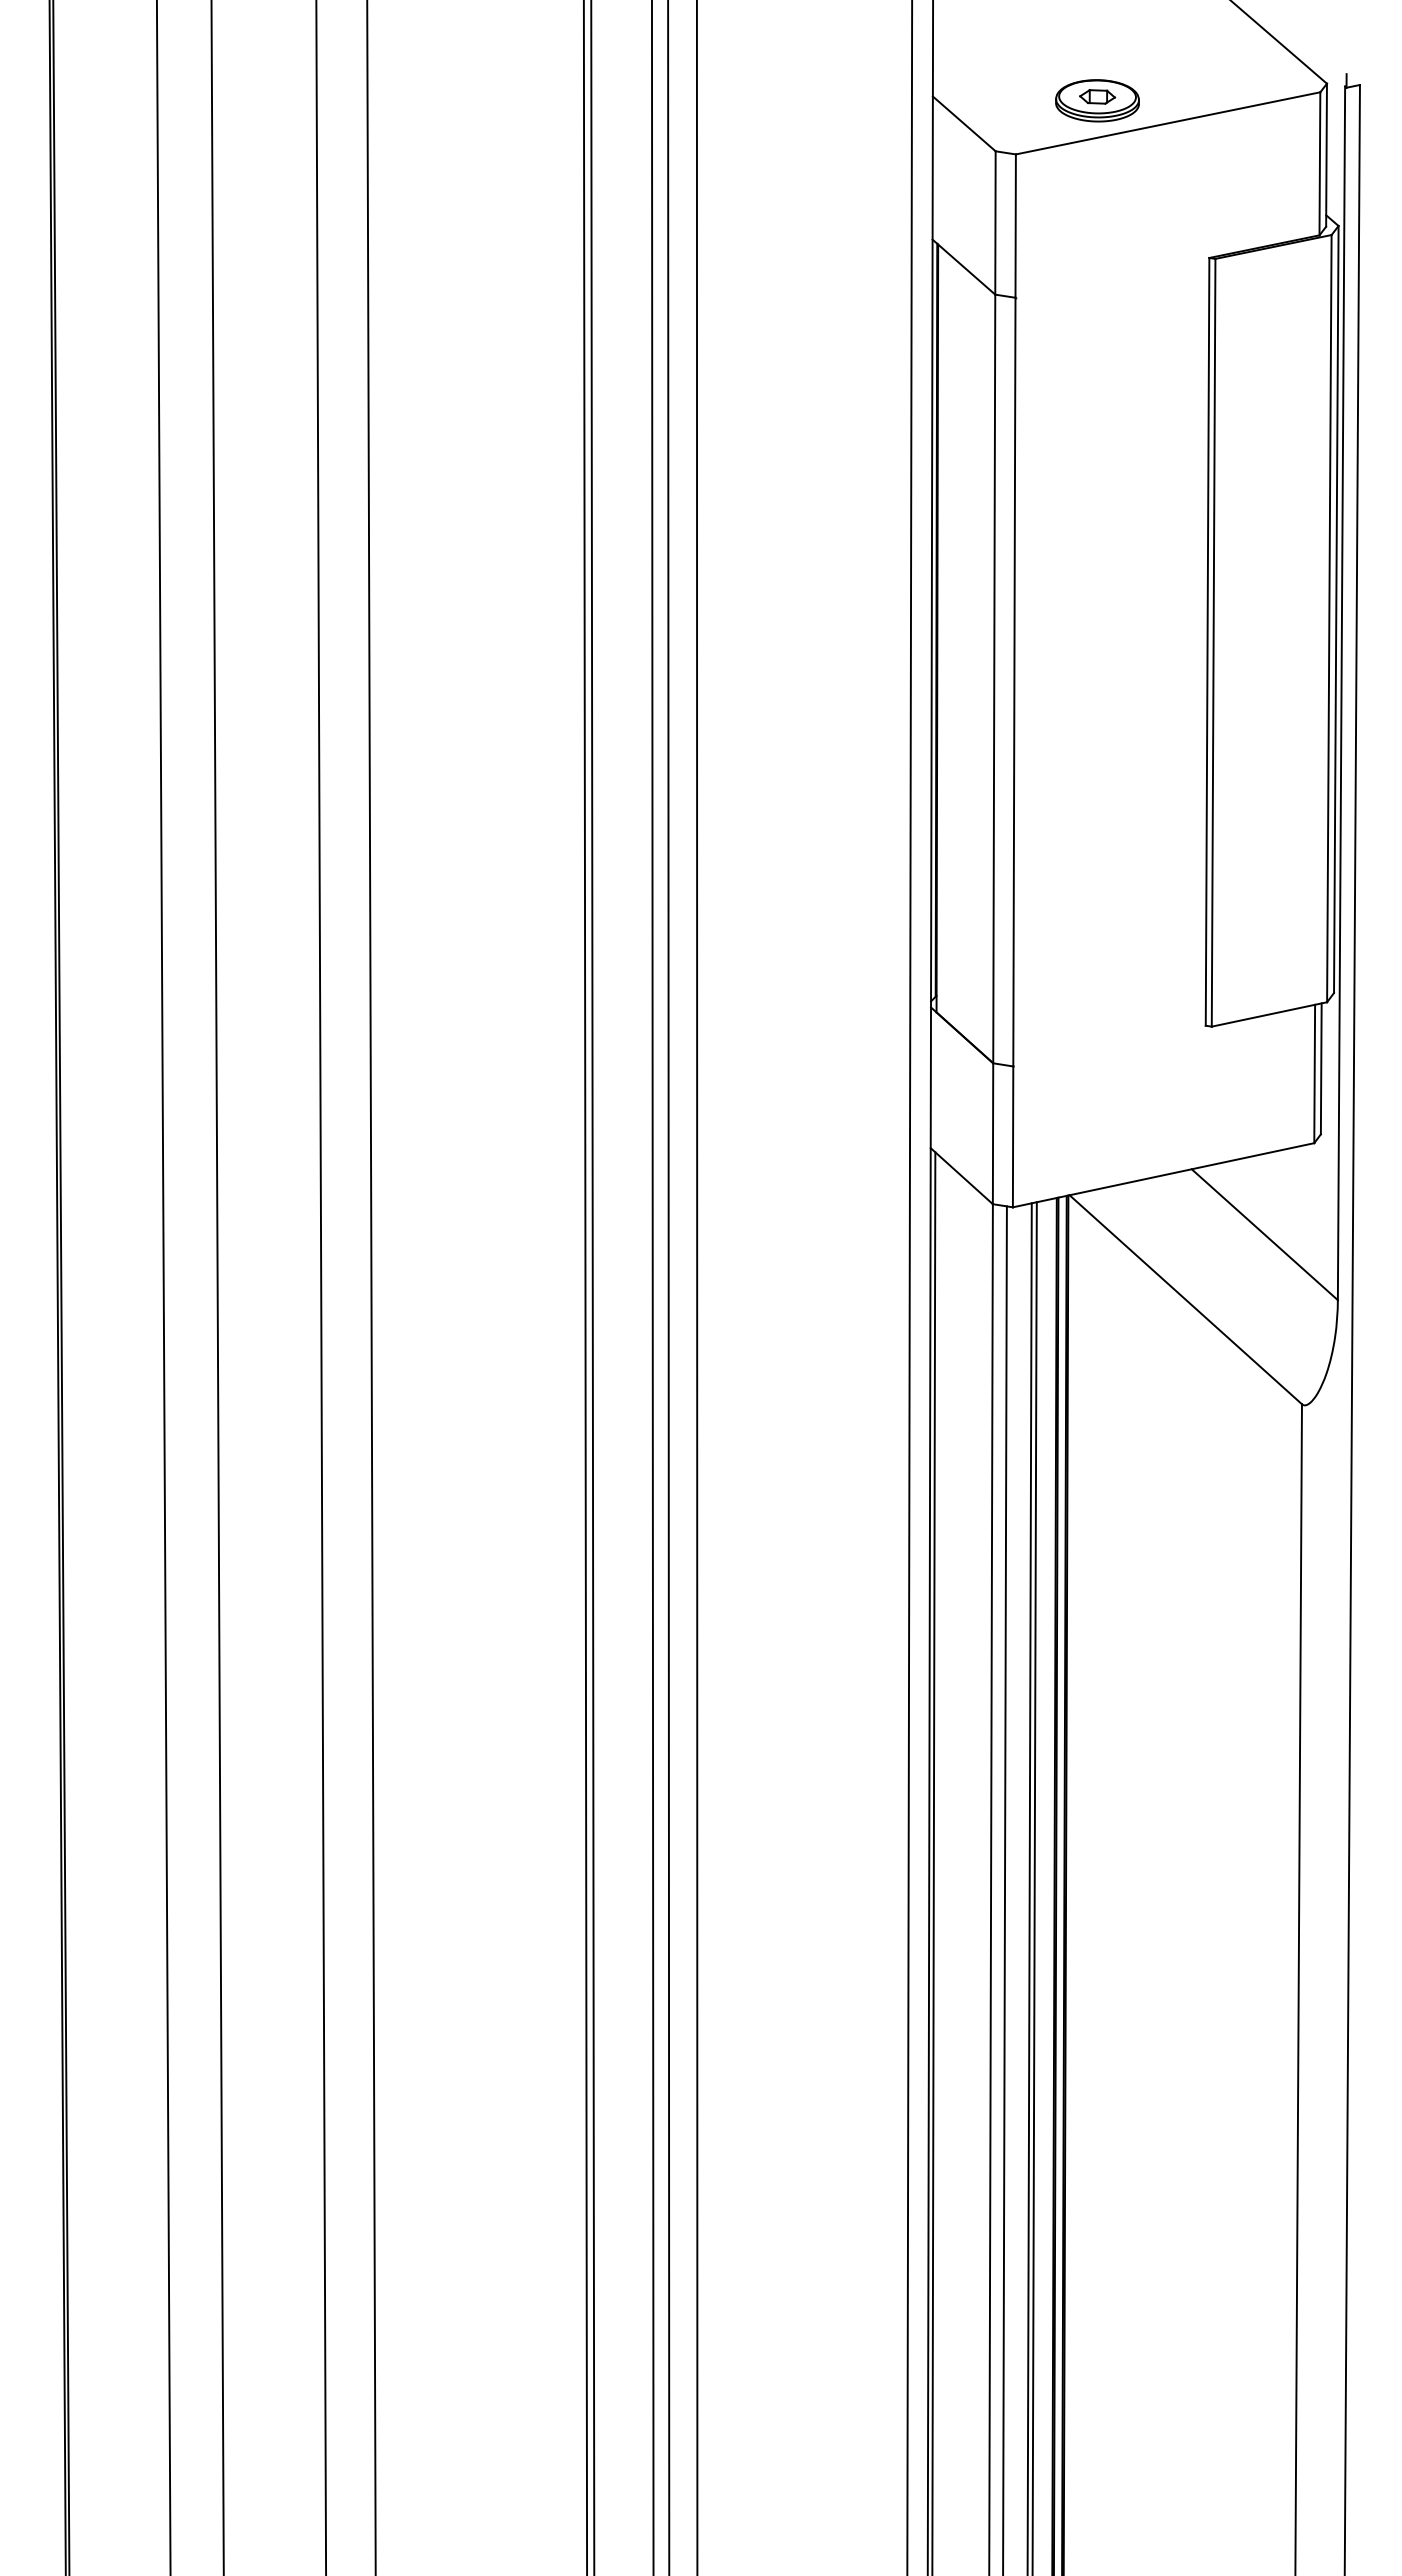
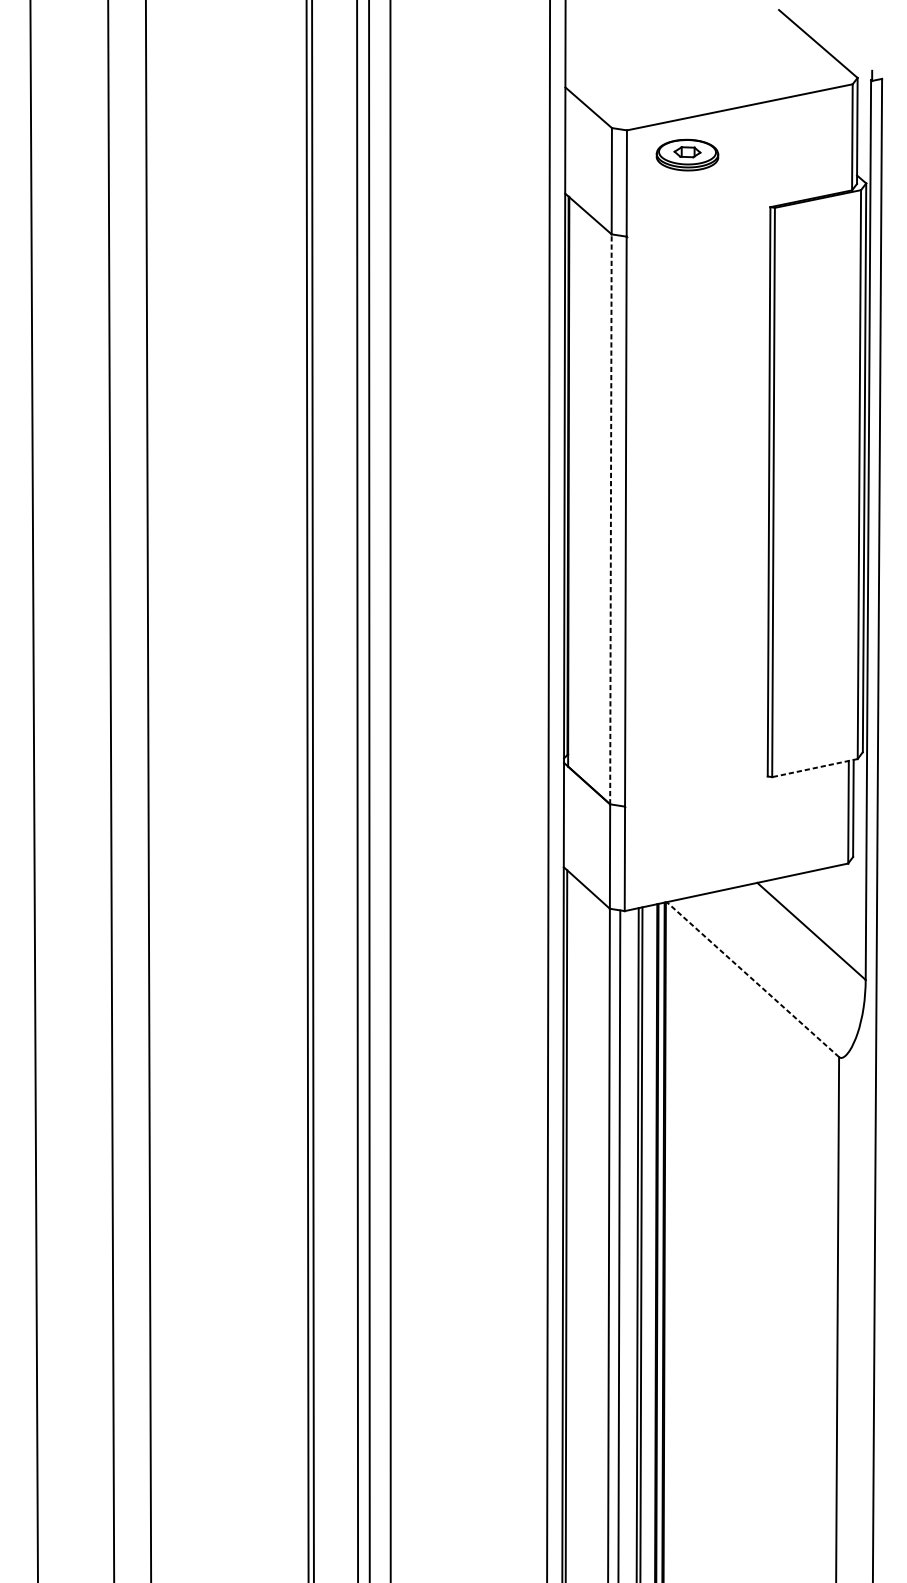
part: (1097, 100) -> (687, 154), moved
line: (994, 678) -> (611, 518), solid -> dashed
line: (1269, 1014) -> (815, 768), solid -> dashed
line: (1185, 1299) -> (752, 979), solid -> dashed

